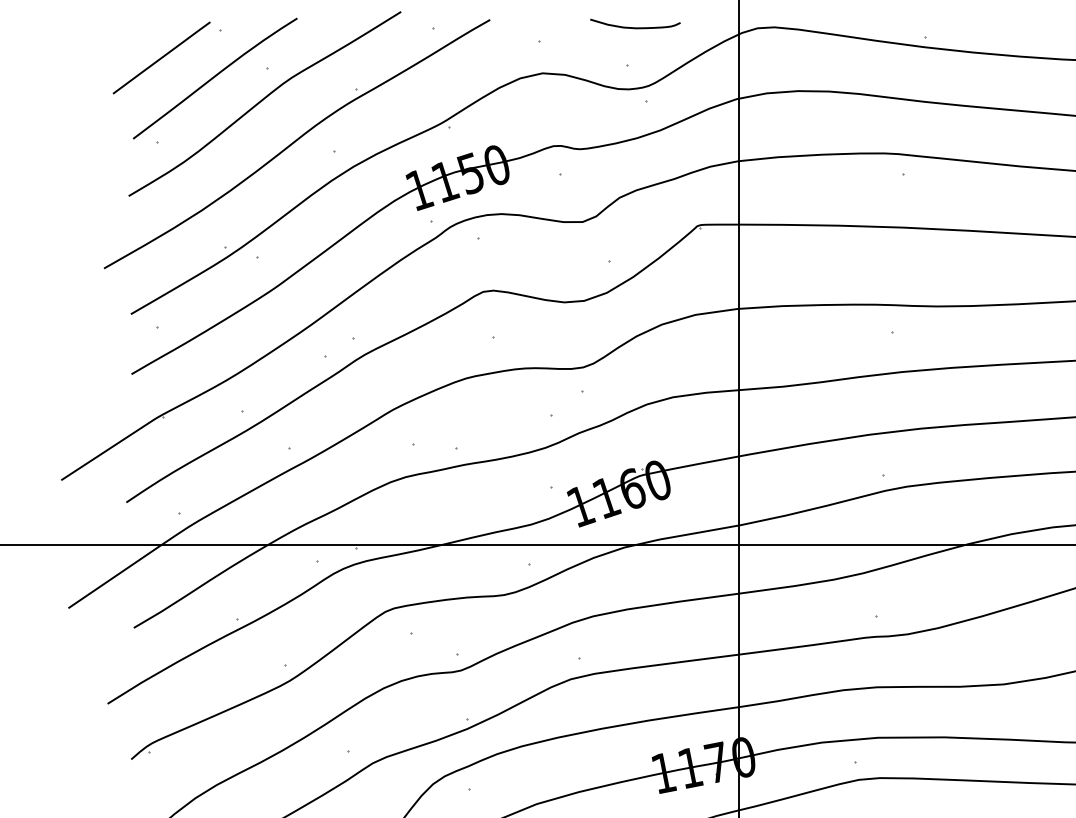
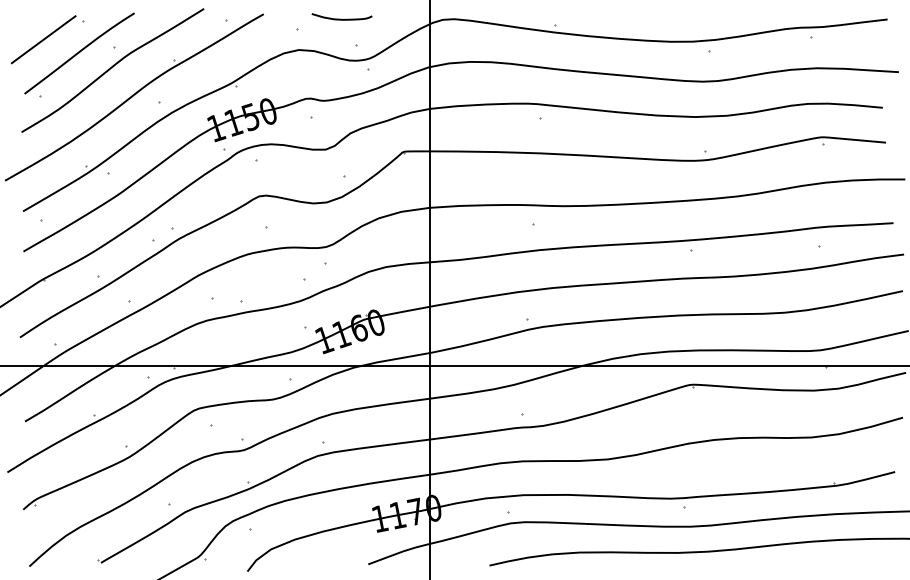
curve: (634, 26) -> (341, 18), moved

